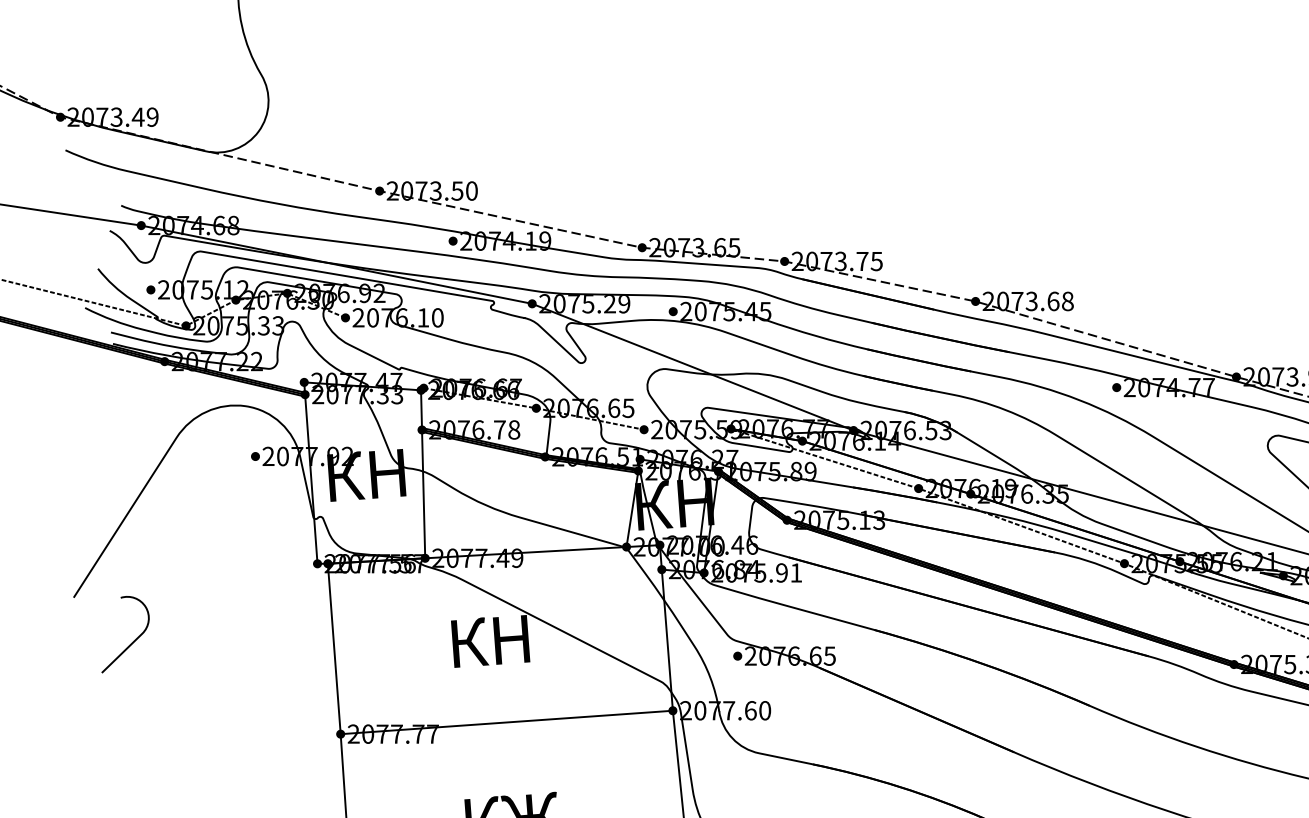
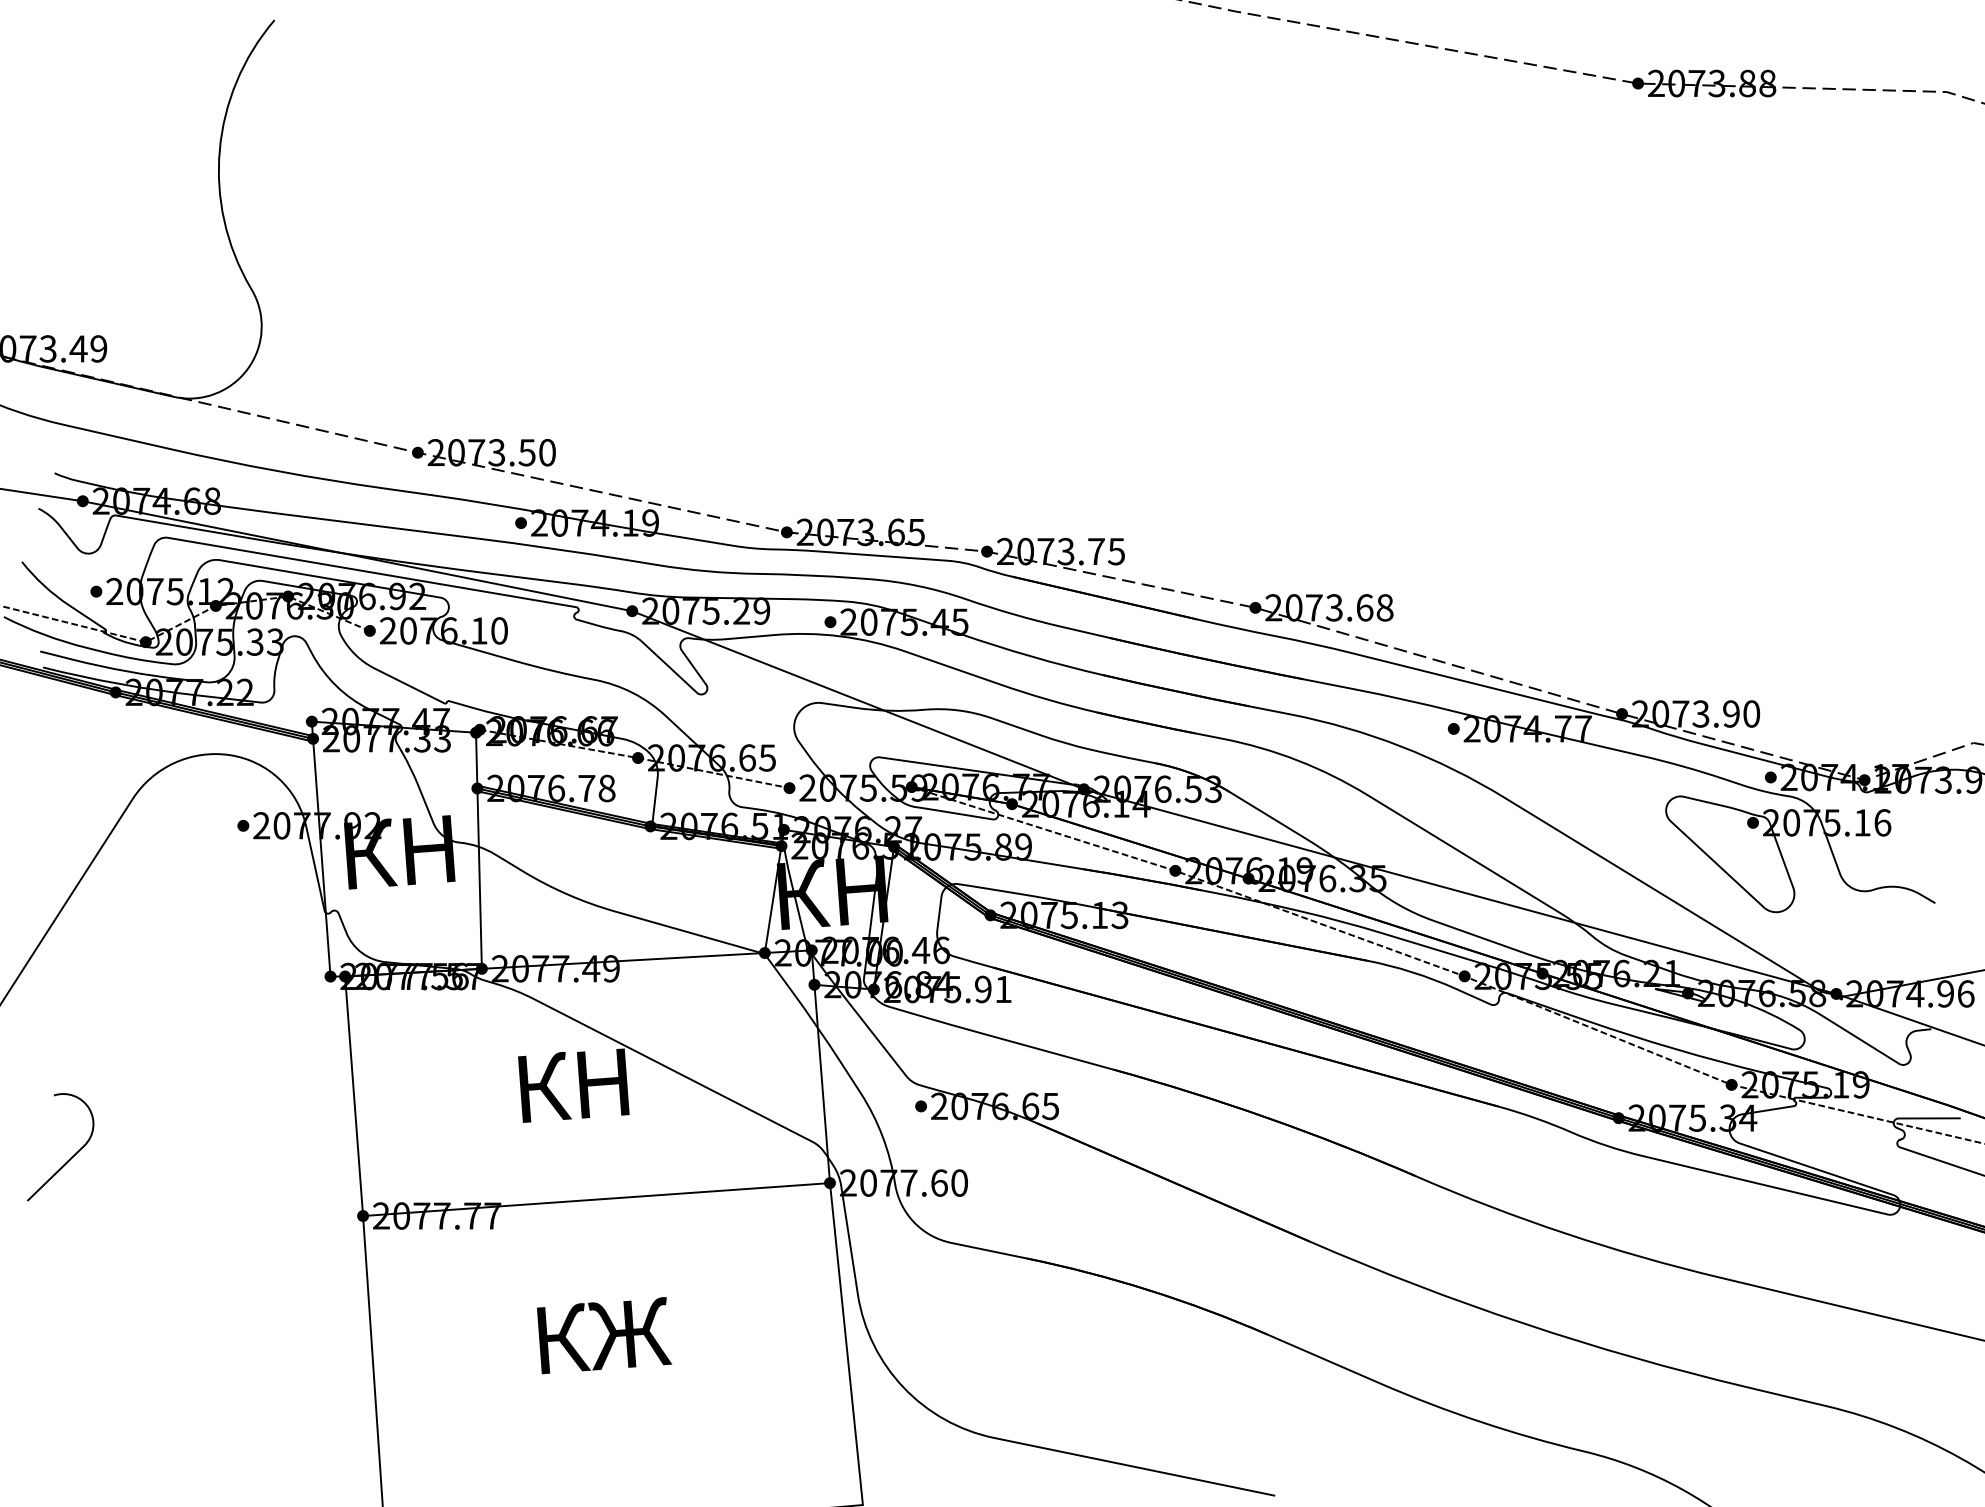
curve: (132, 642) -> (70, 1157), moved

